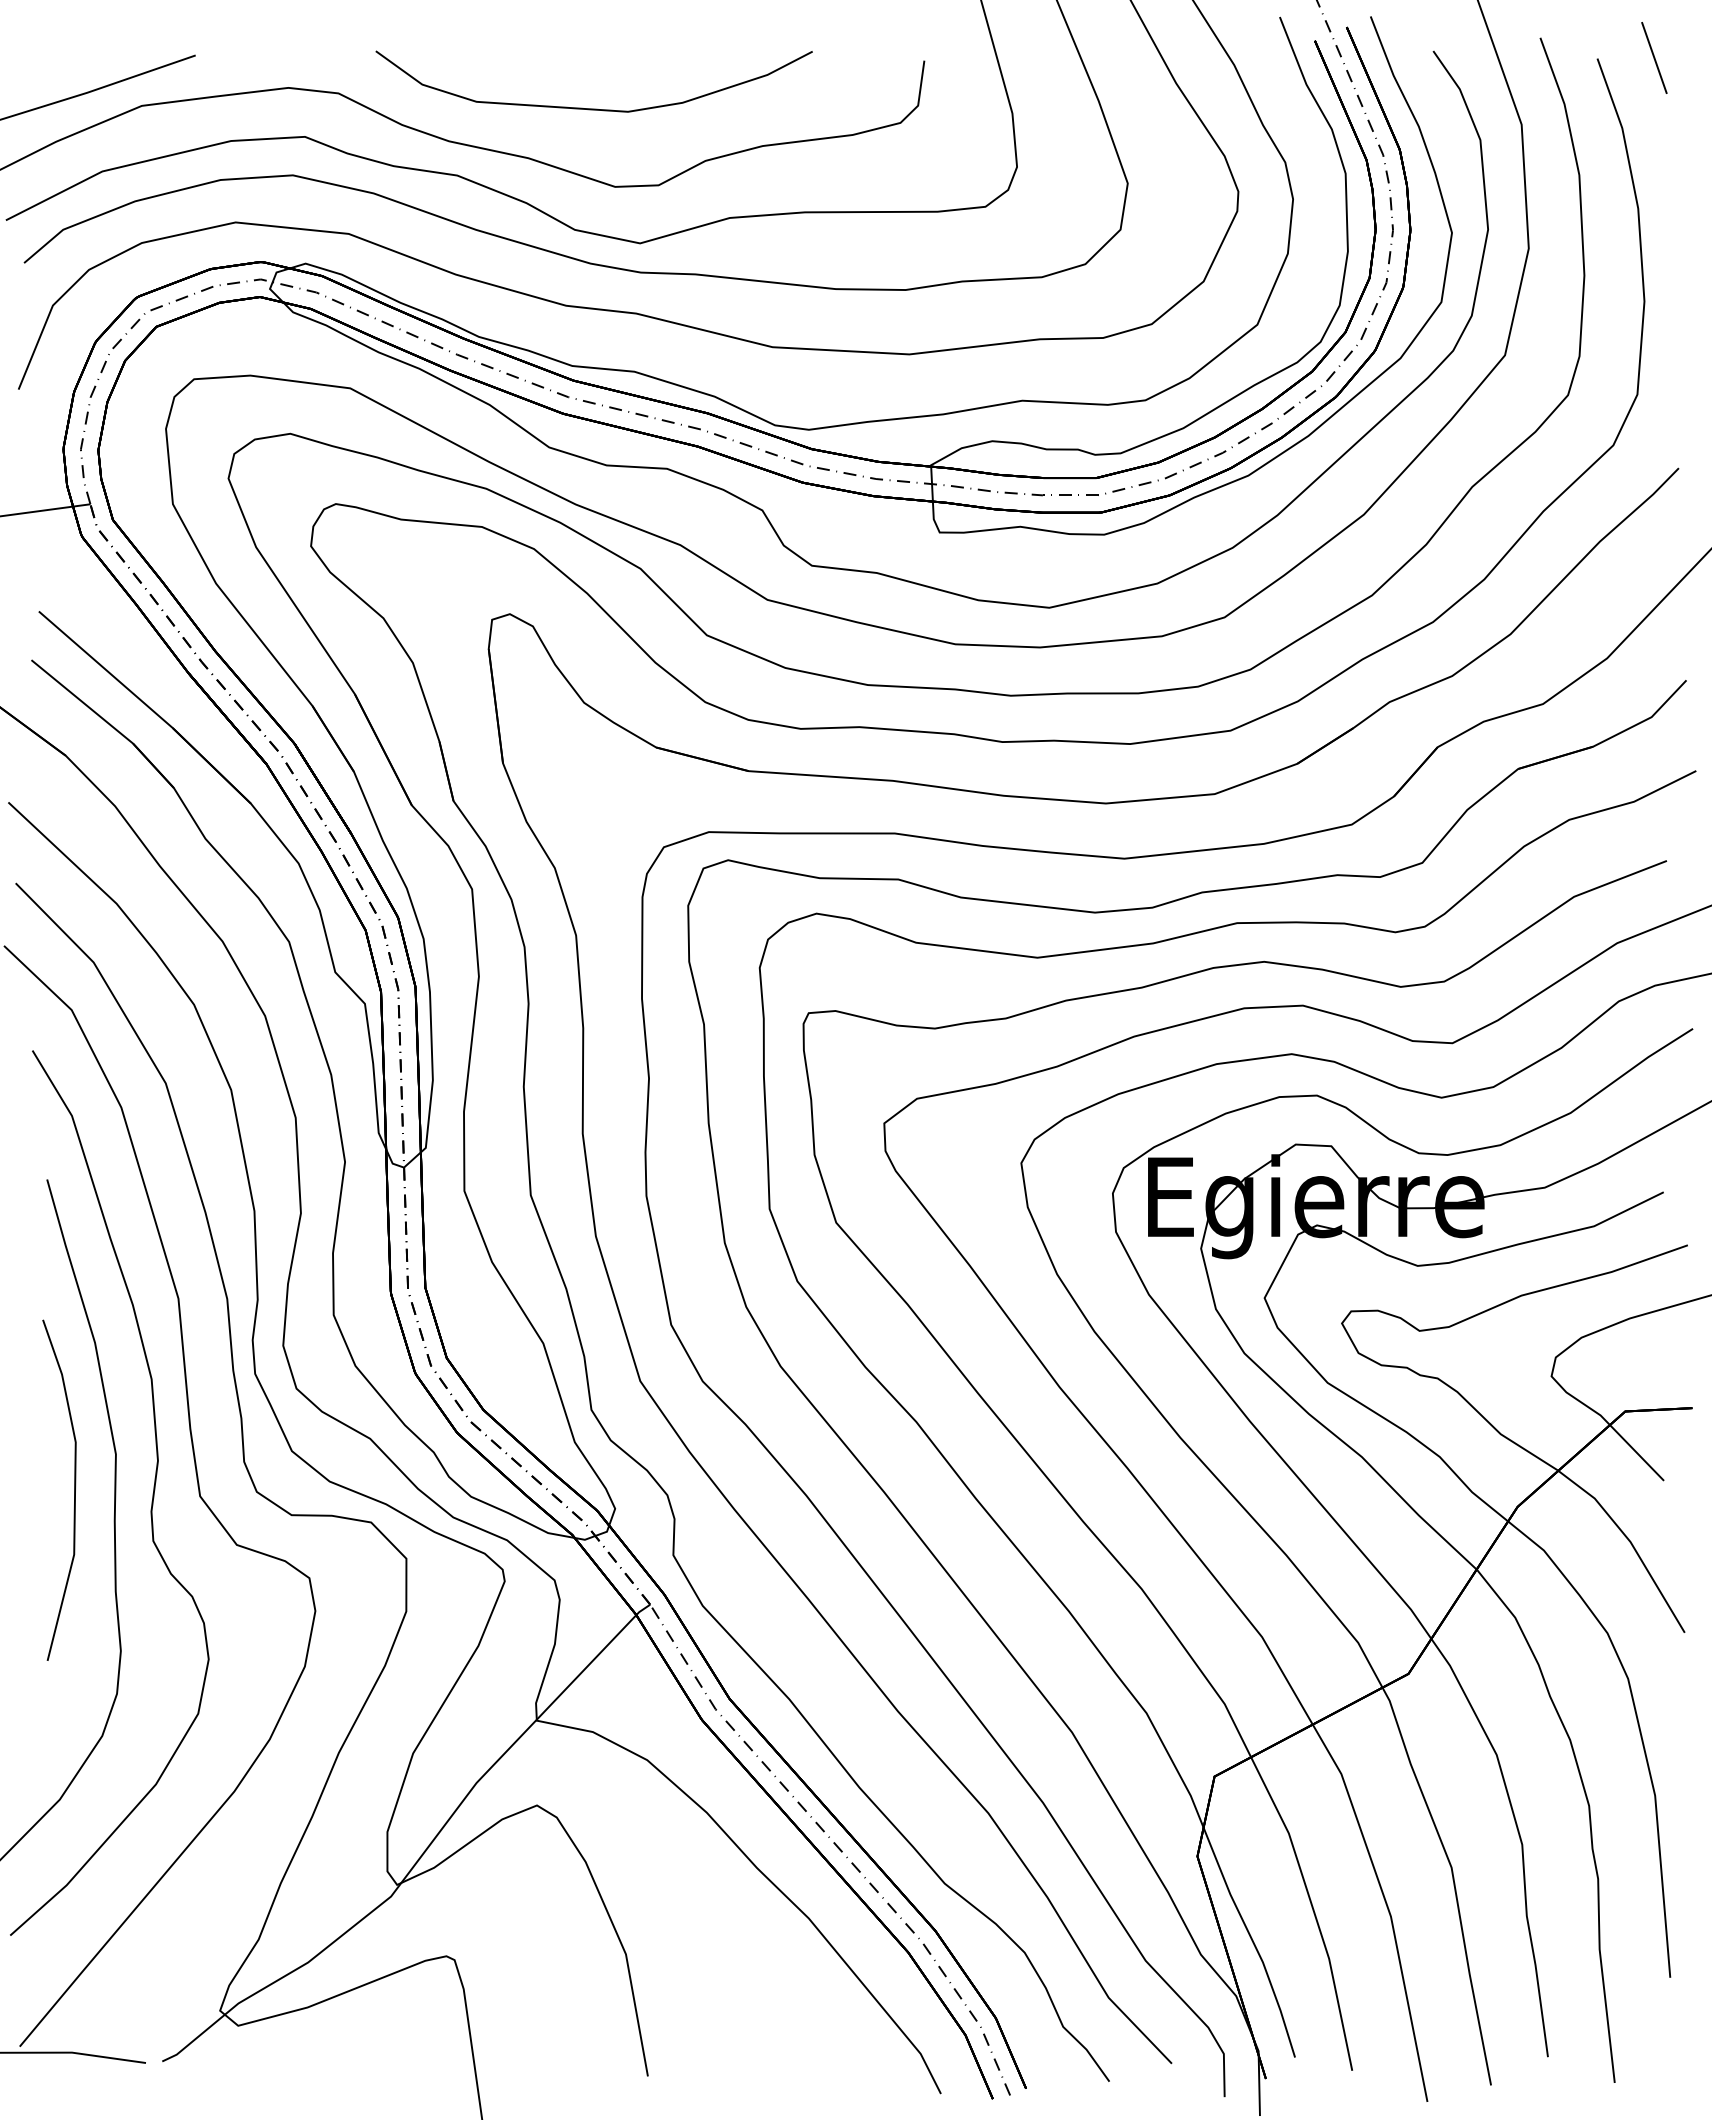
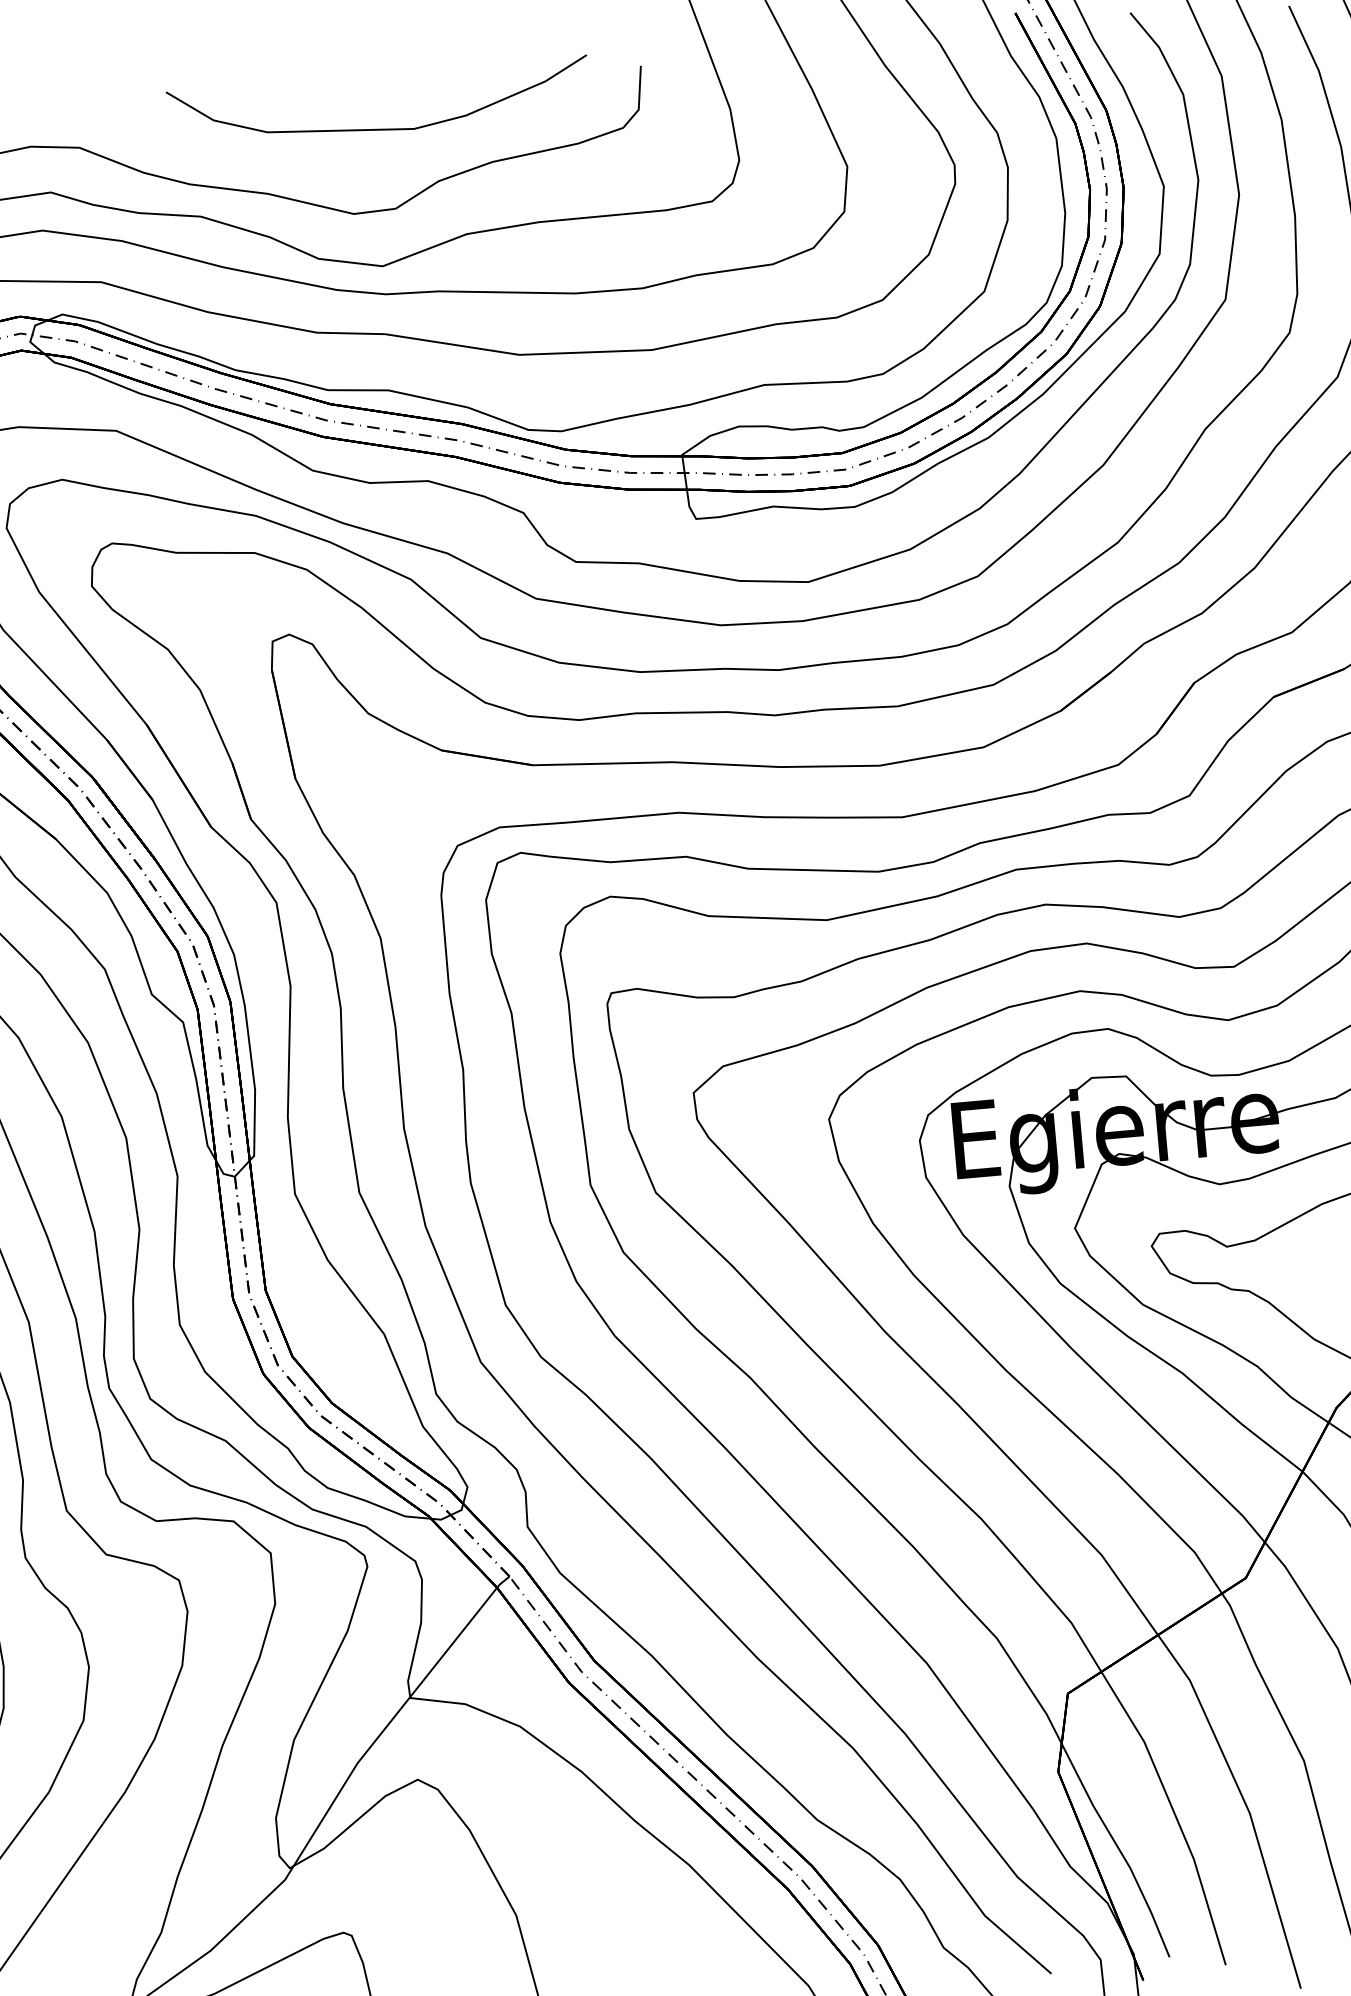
curve: (593, 108) -> (380, 128), moved

